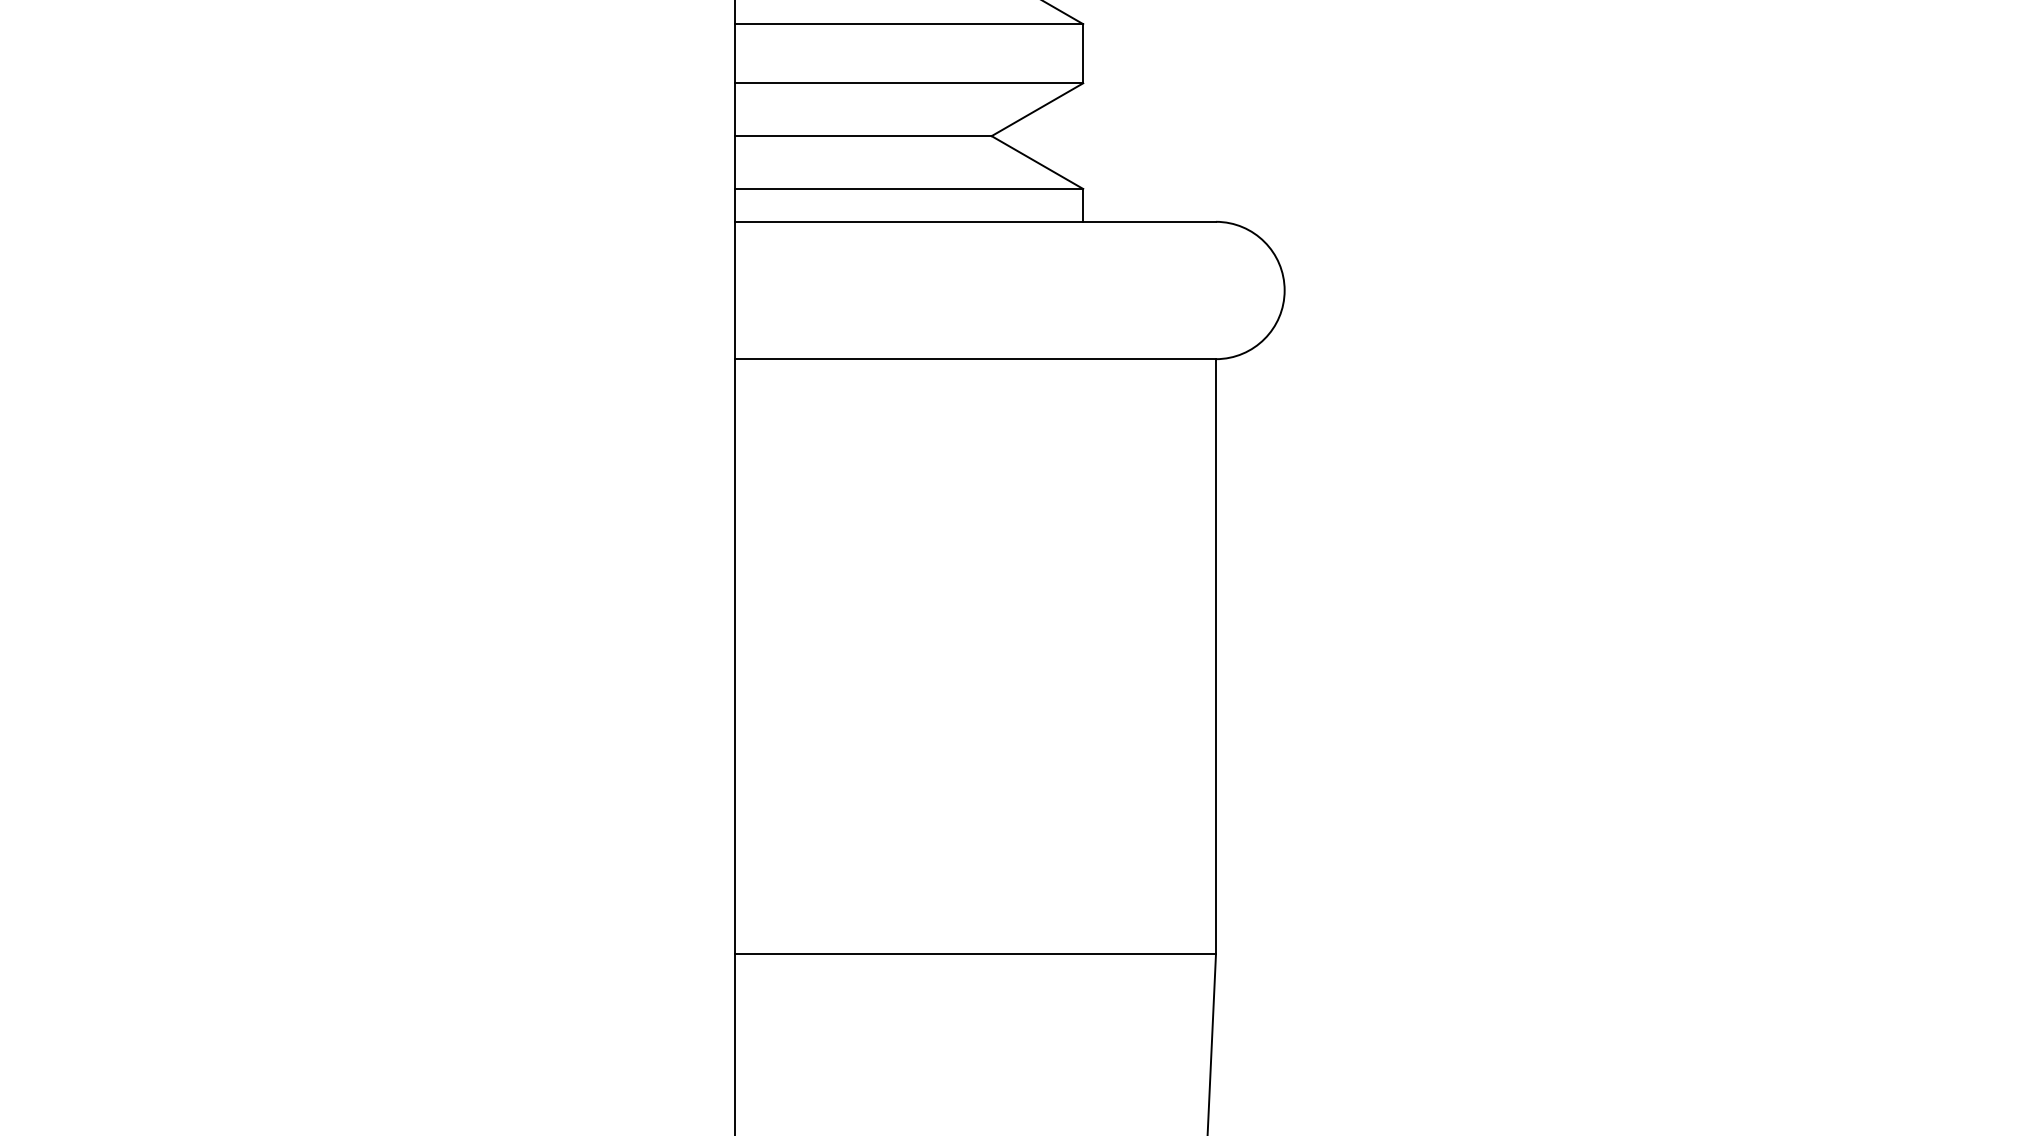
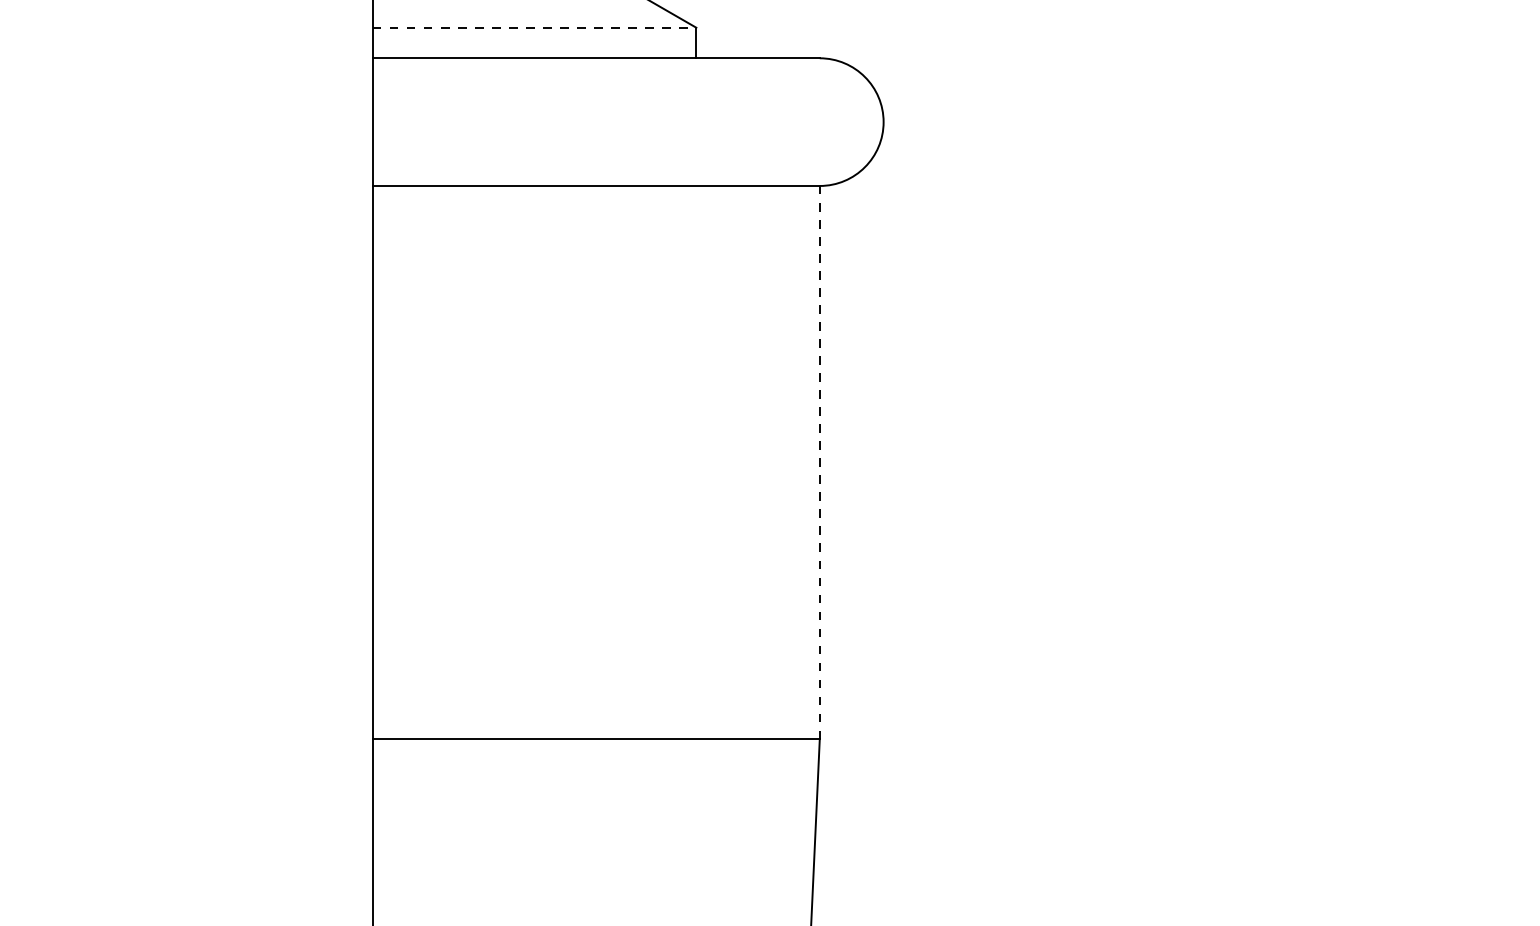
line: (909, 188) -> (534, 27), solid -> dashed
line: (1215, 656) -> (819, 462), solid -> dashed

